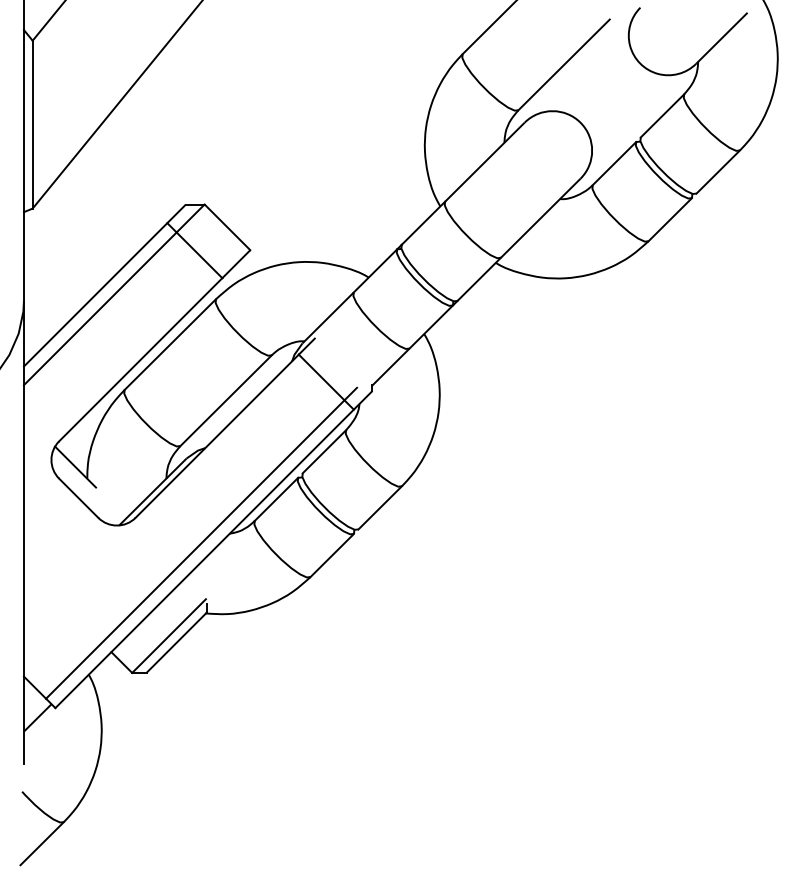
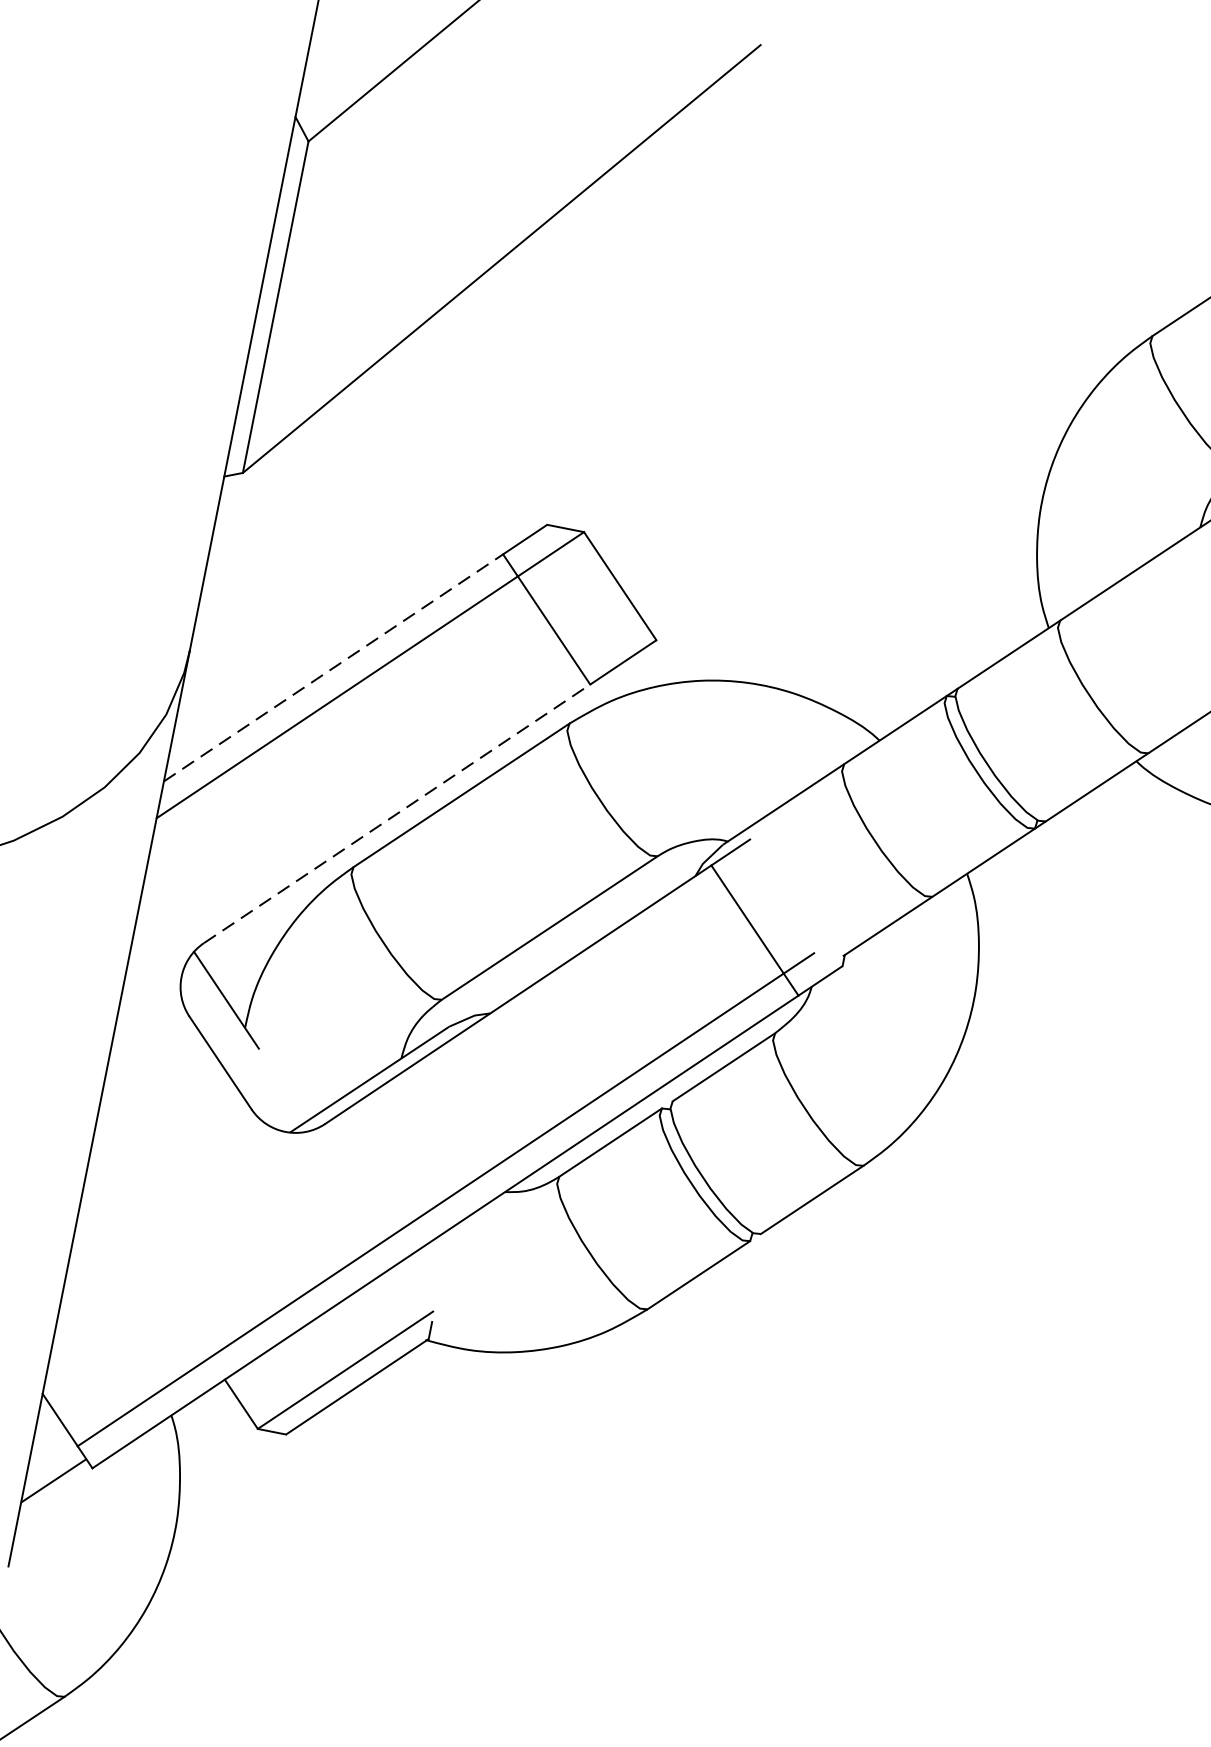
line: (96, 294) -> (335, 667), solid -> dashed
line: (141, 359) -> (398, 813), solid -> dashed

